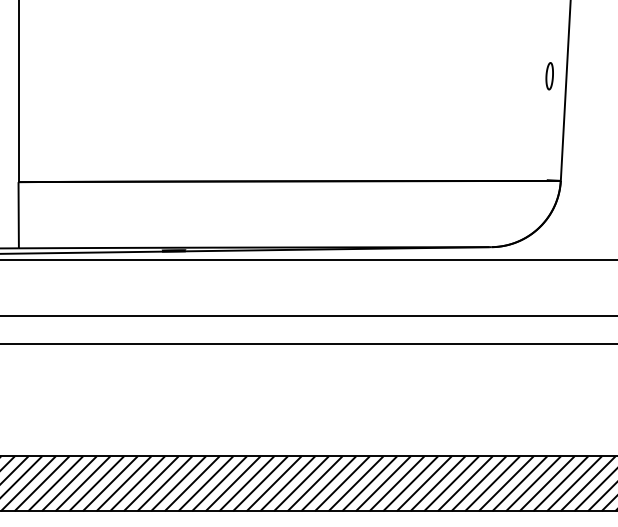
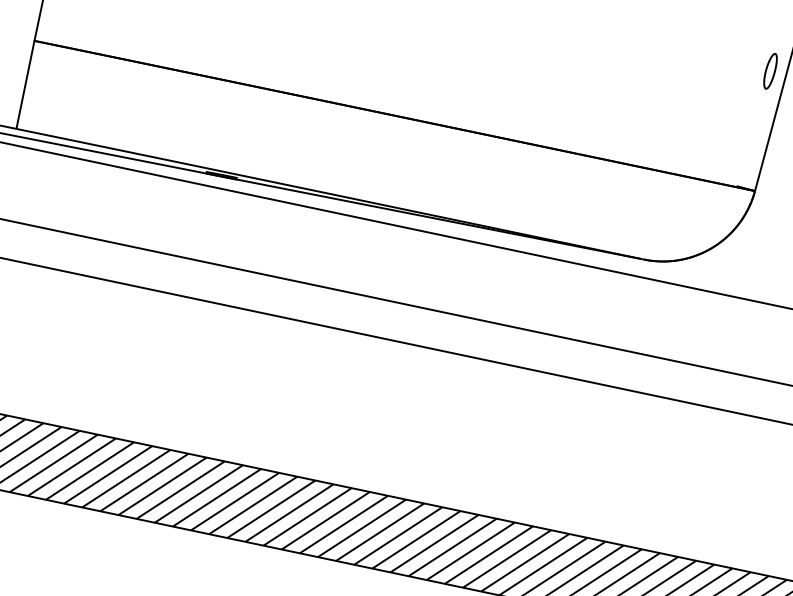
part: (549, 76) -> (770, 71), moved

